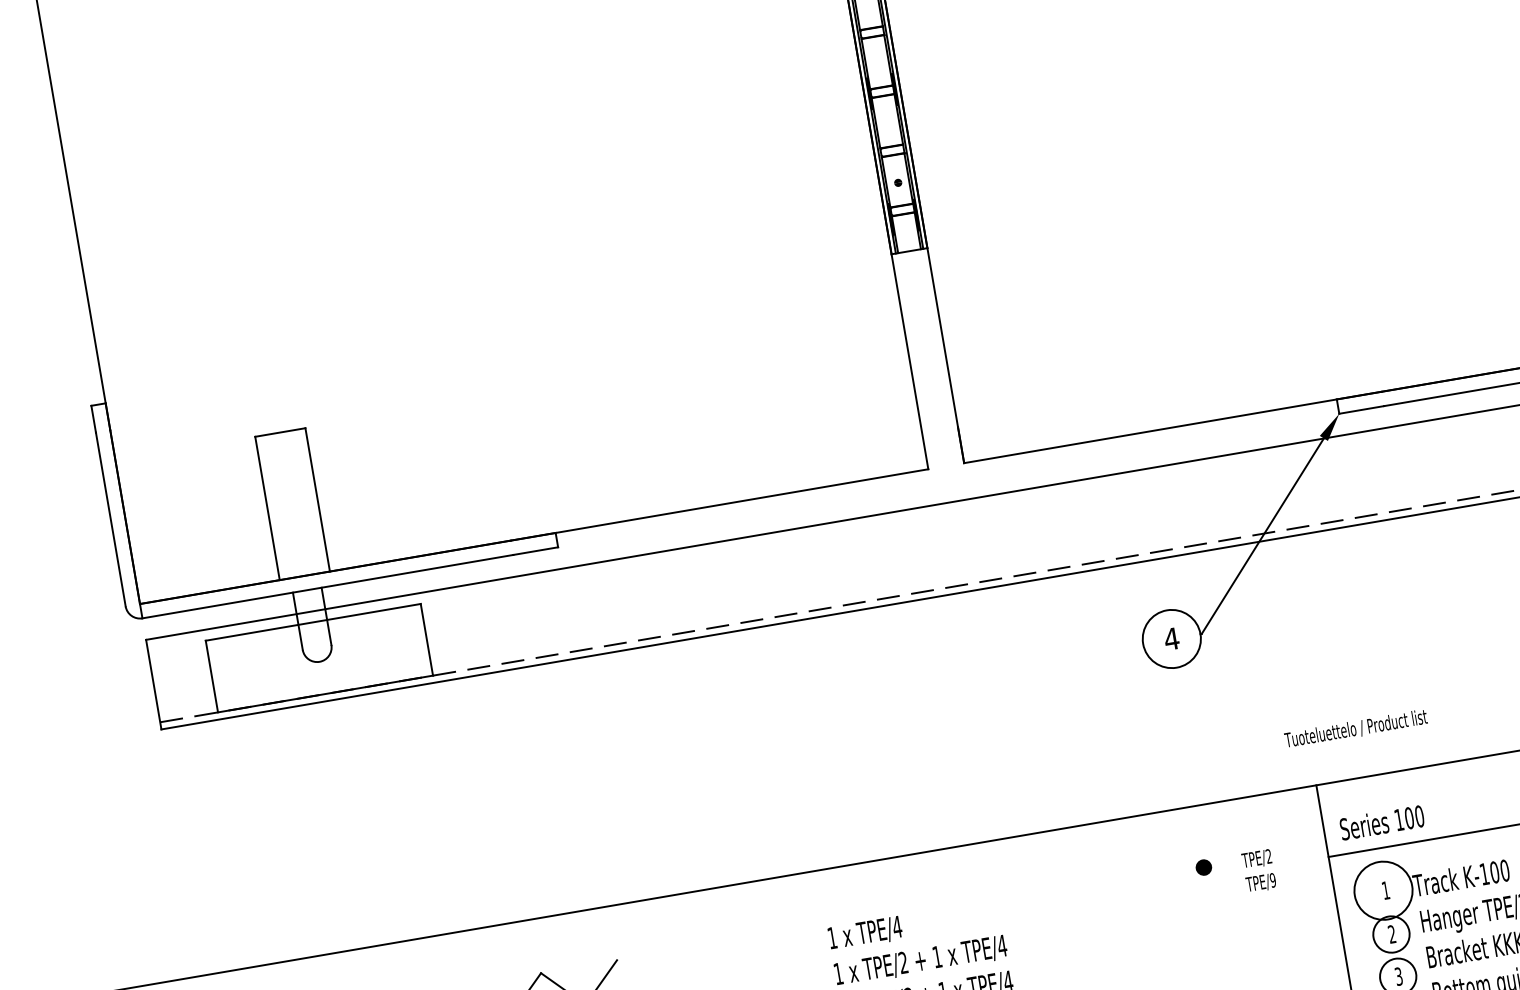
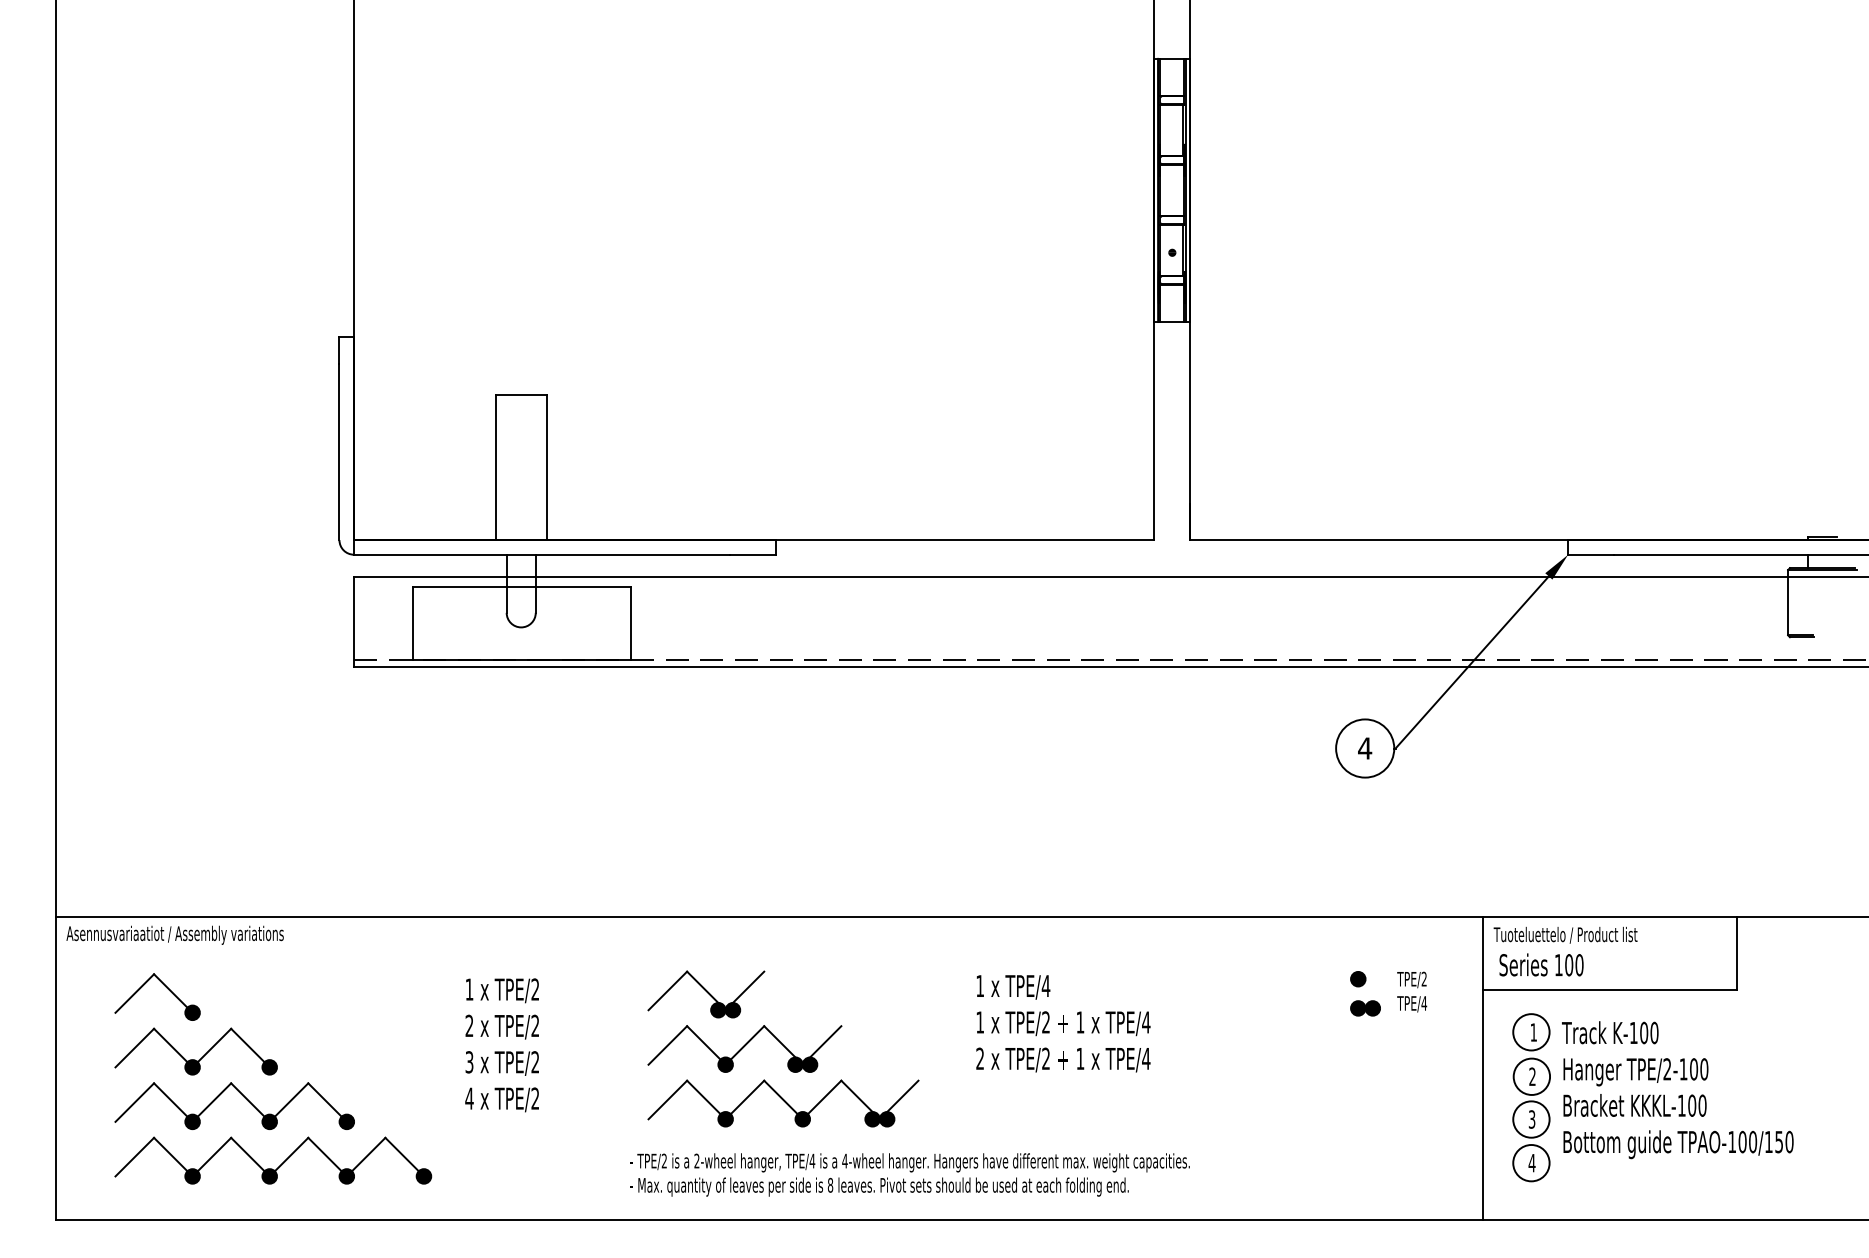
text: (1355, 728) -> (1565, 934), moved
text: (1273, 880) -> (1424, 1003), TPE/9 -> TPE/4
circle: (1383, 890) -> (1531, 1032), size x0.62
part: (1215, 895) -> (1365, 1008), added

